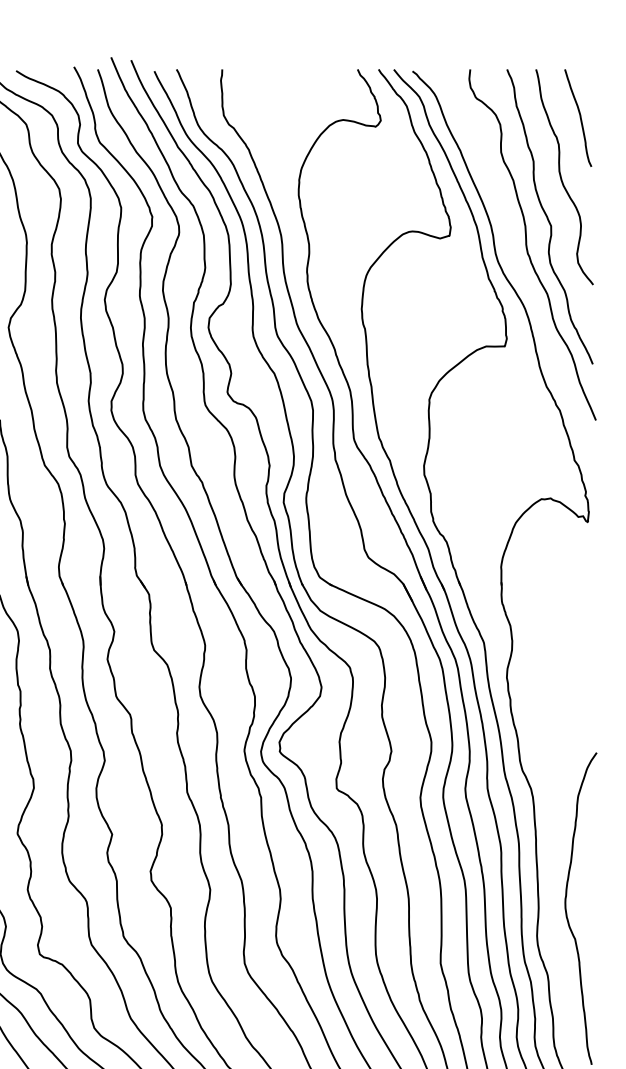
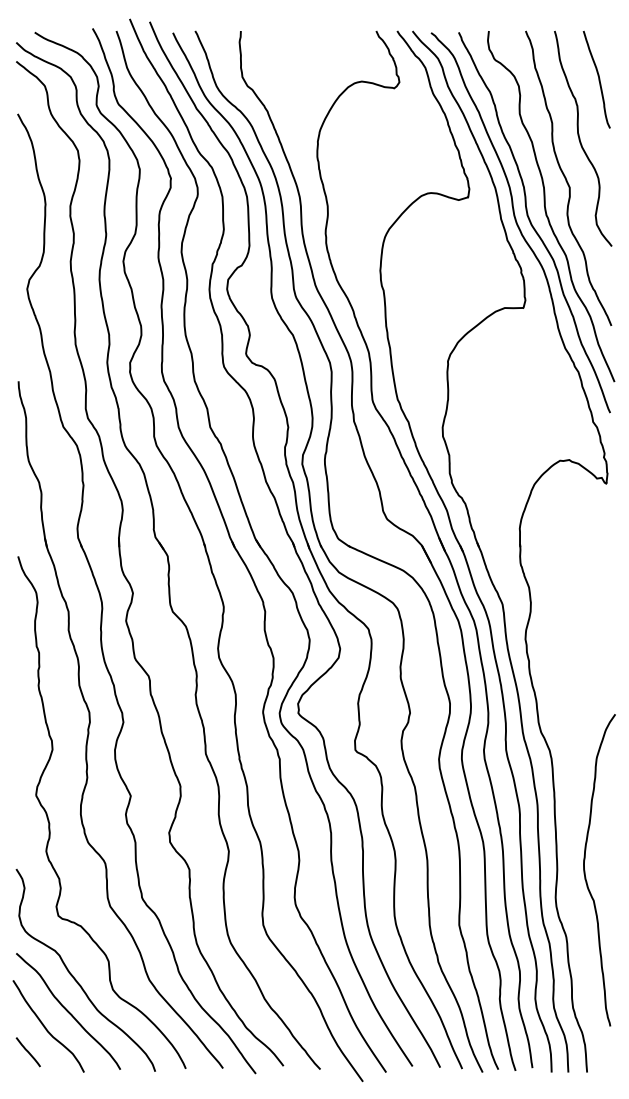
curve: (513, 262) -> (532, 224), added

